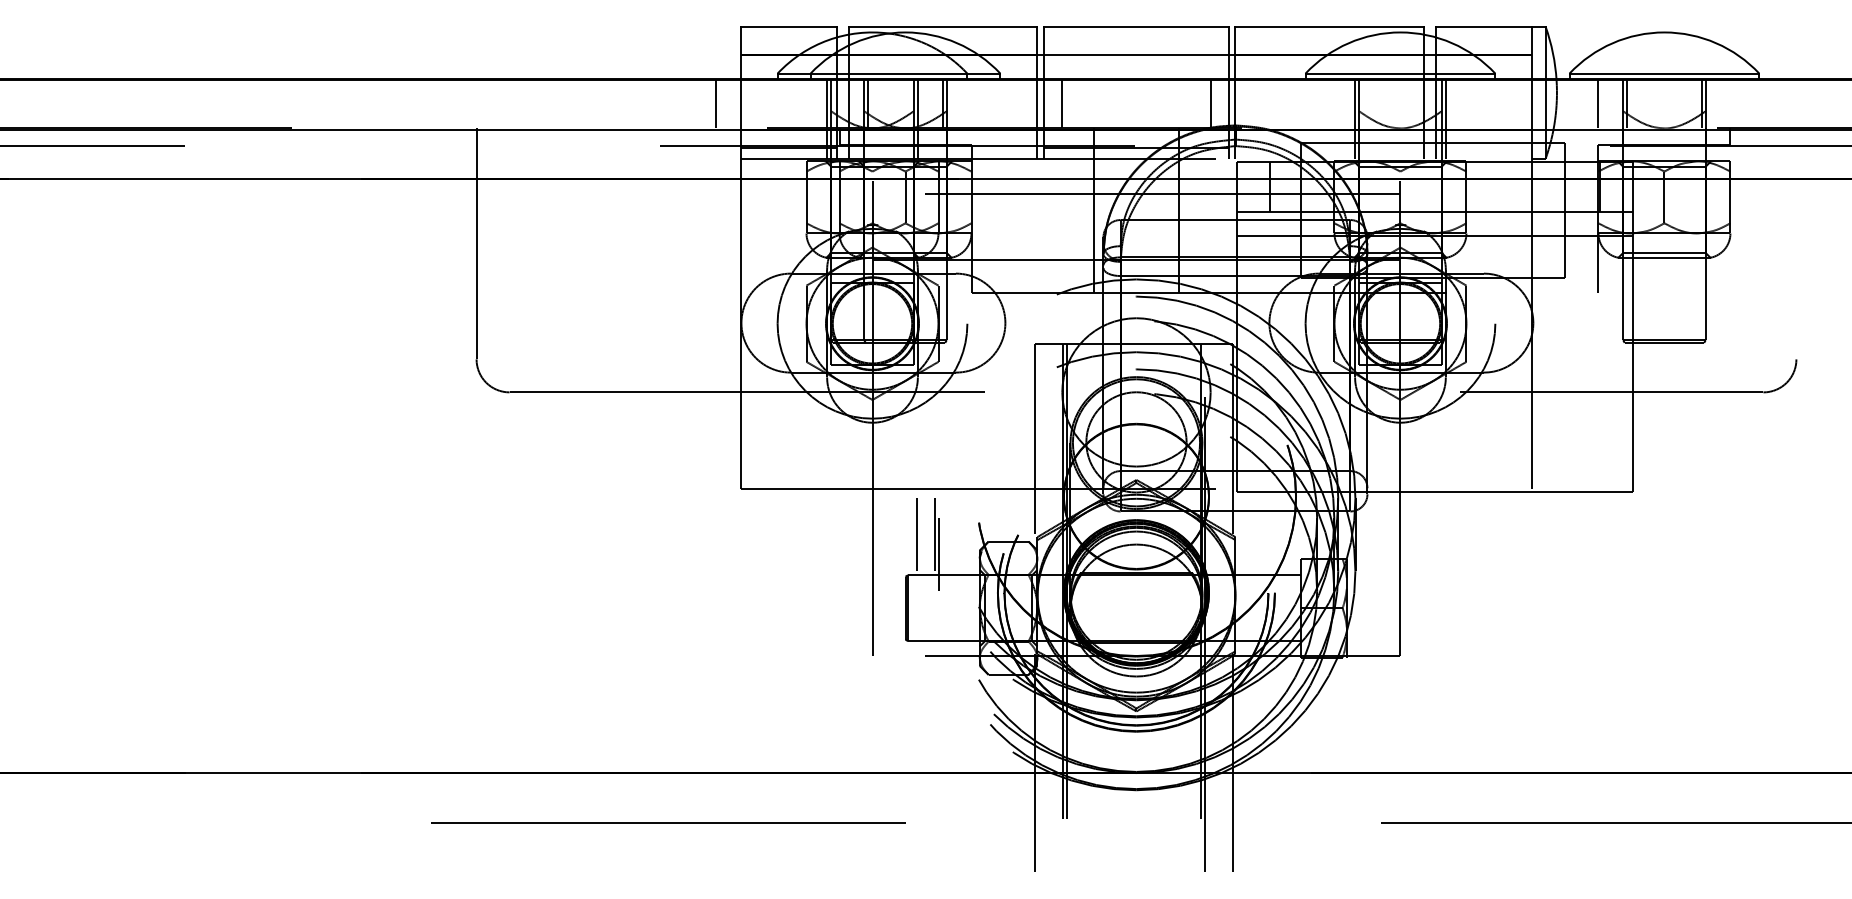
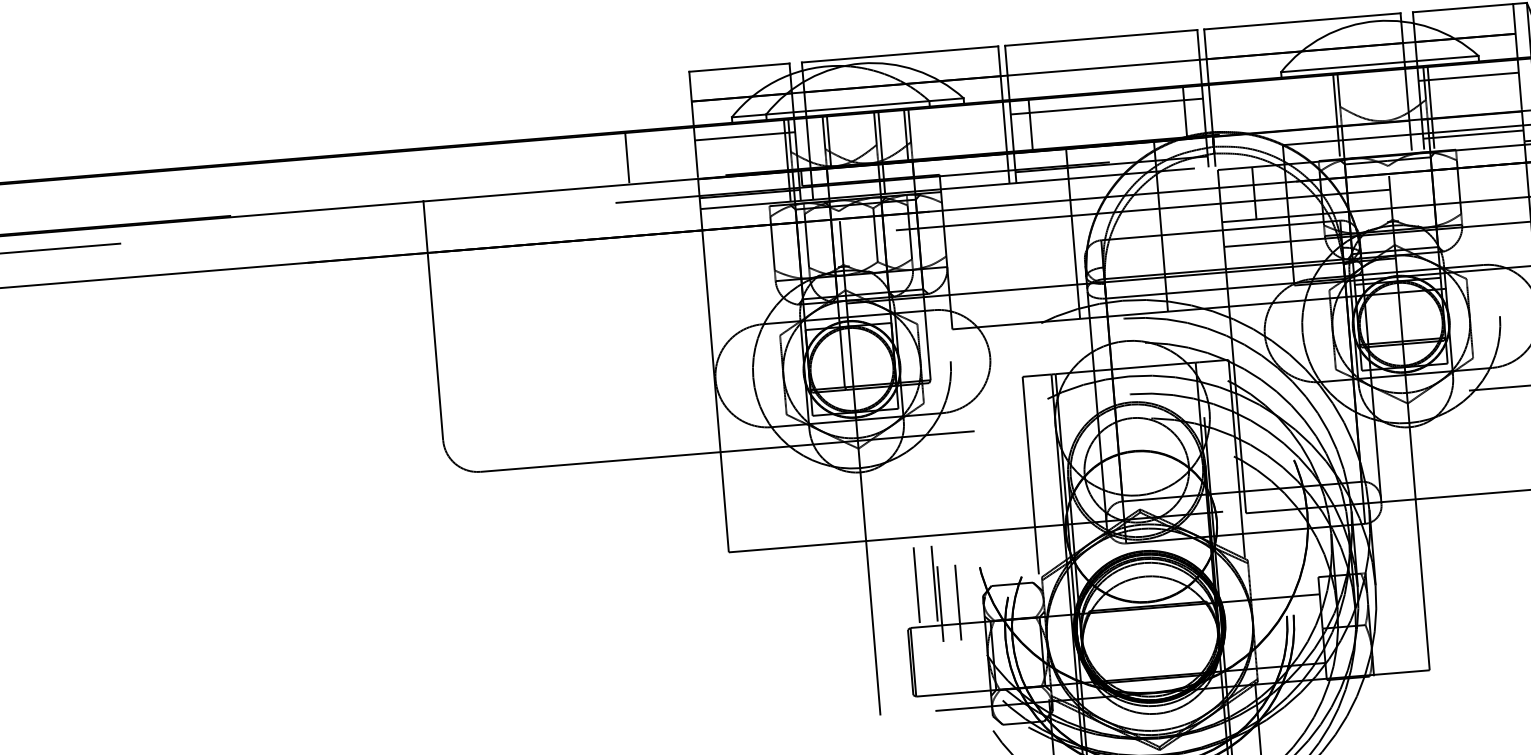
line: (788, 92) -> (744, 136), added
line: (1136, 92) -> (1106, 106), added
line: (1484, 92) -> (1468, 76), added
line: (715, 103) -> (627, 157), moved
line: (1484, 148) -> (1473, 134), added
line: (955, 554) -> (958, 602), added

